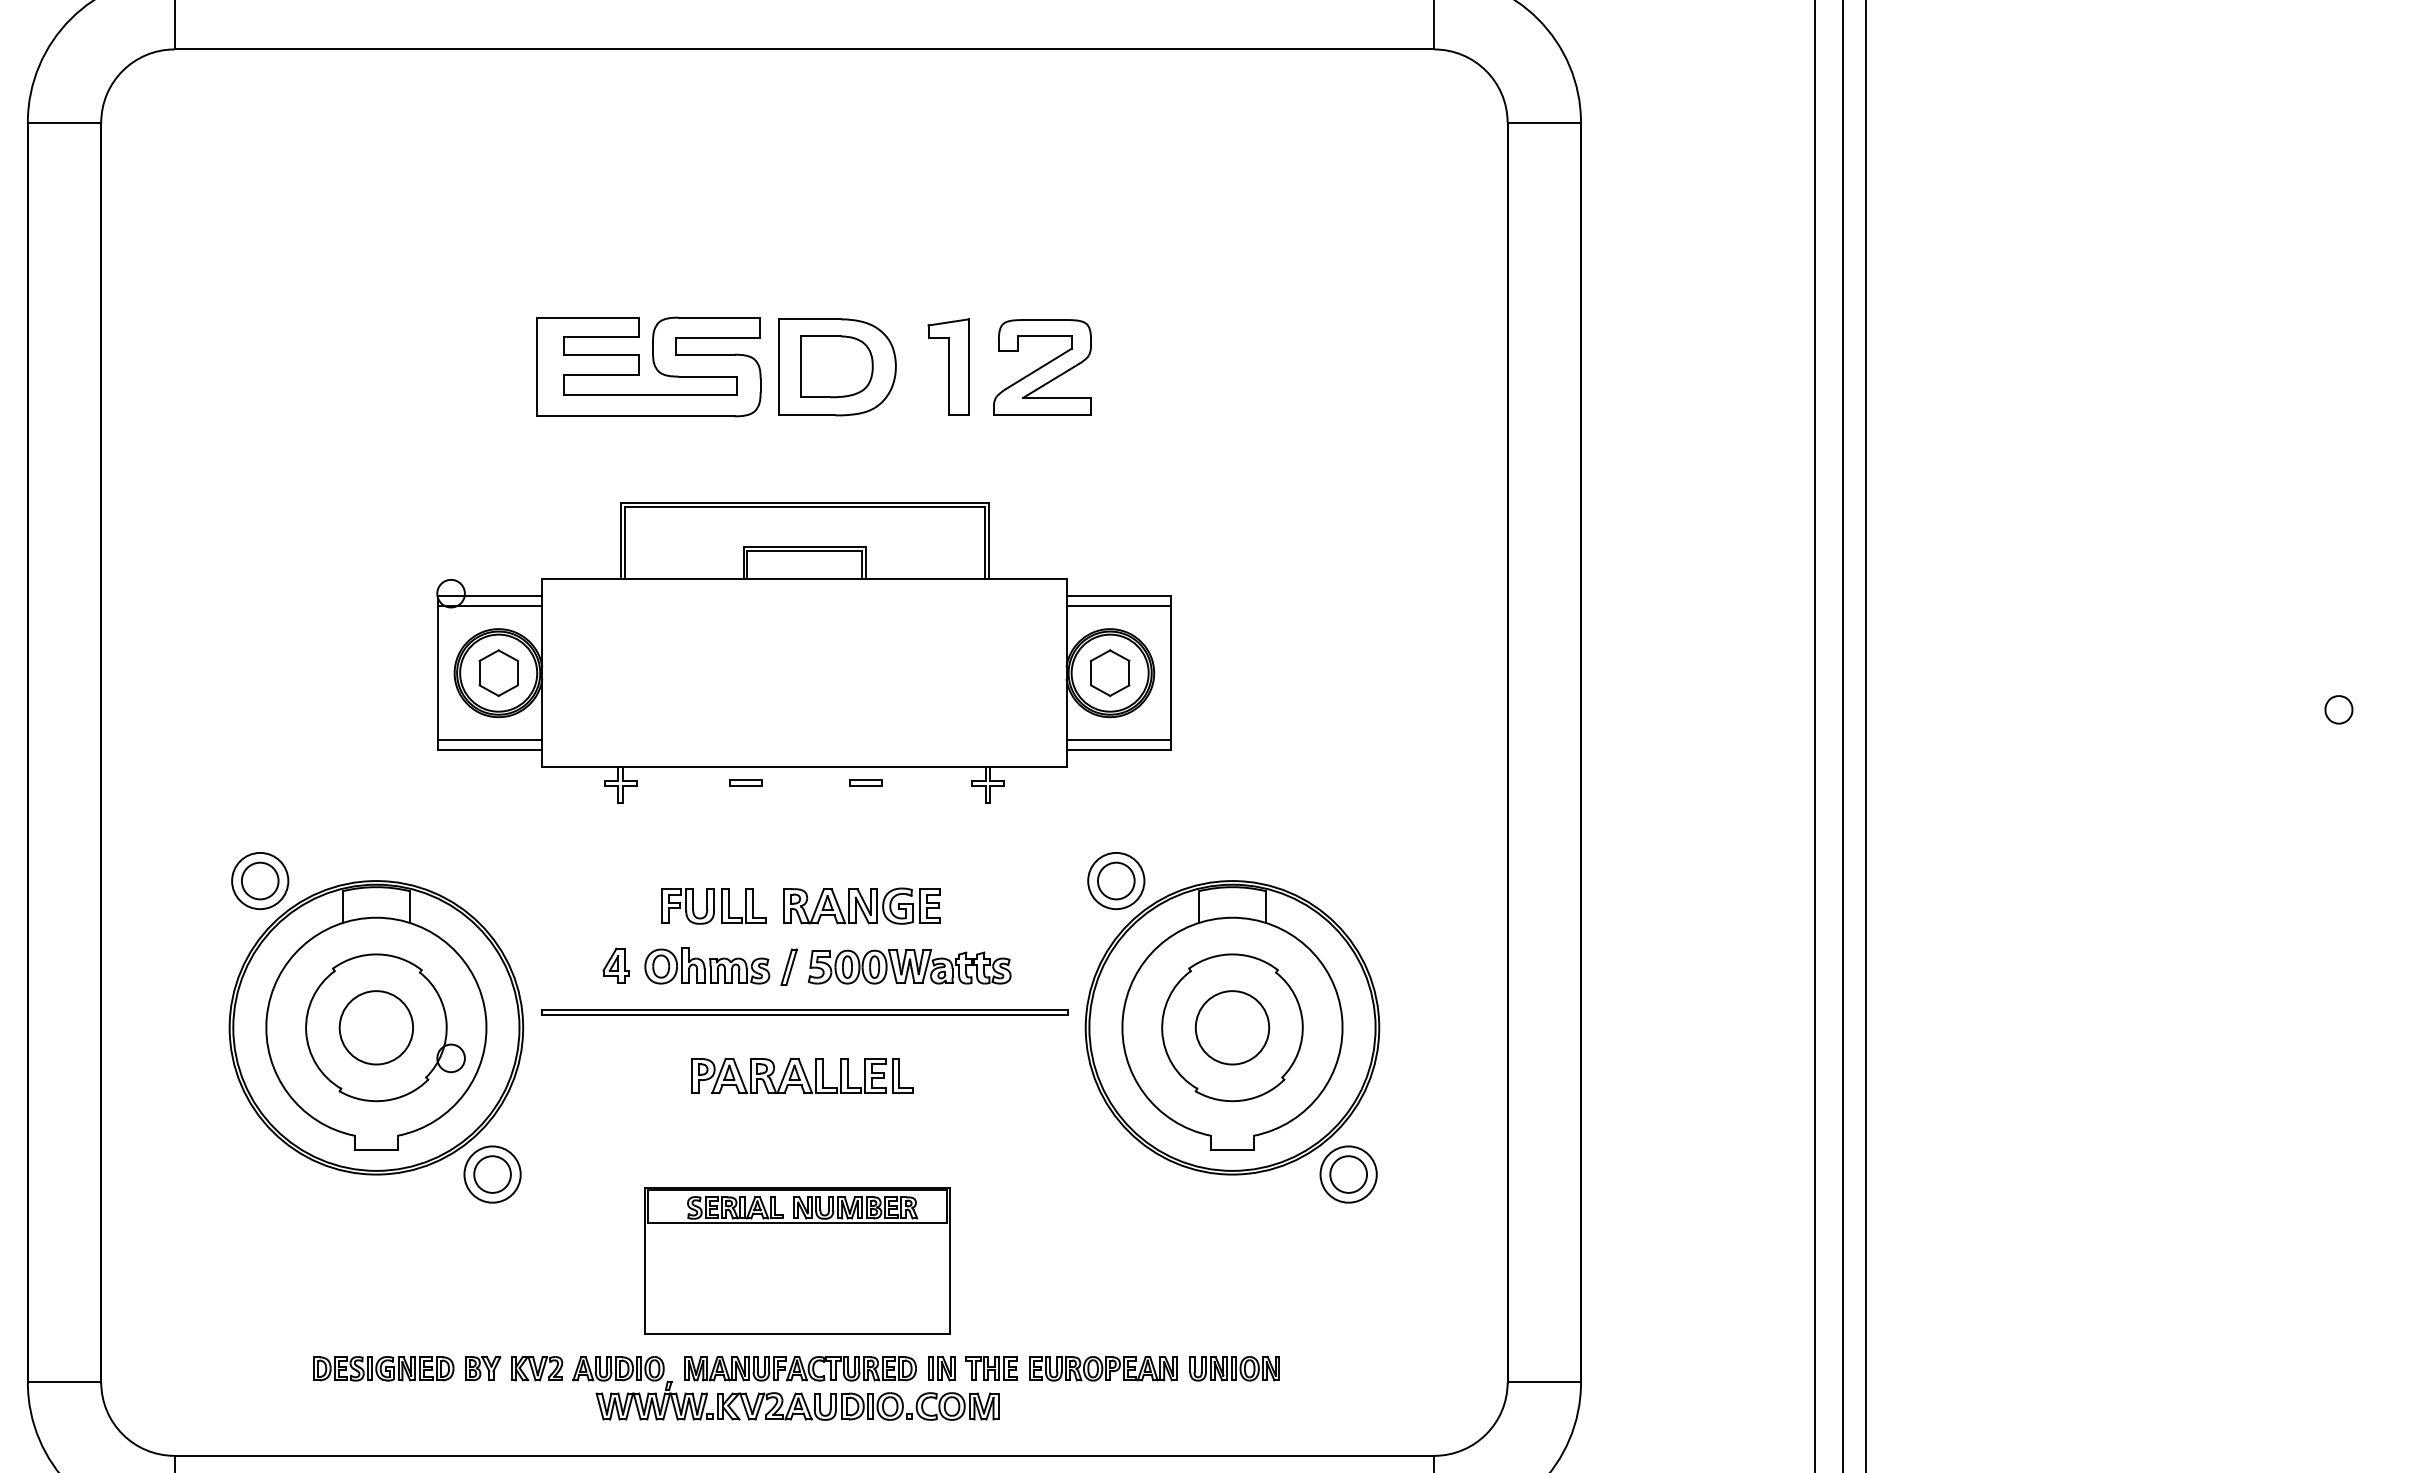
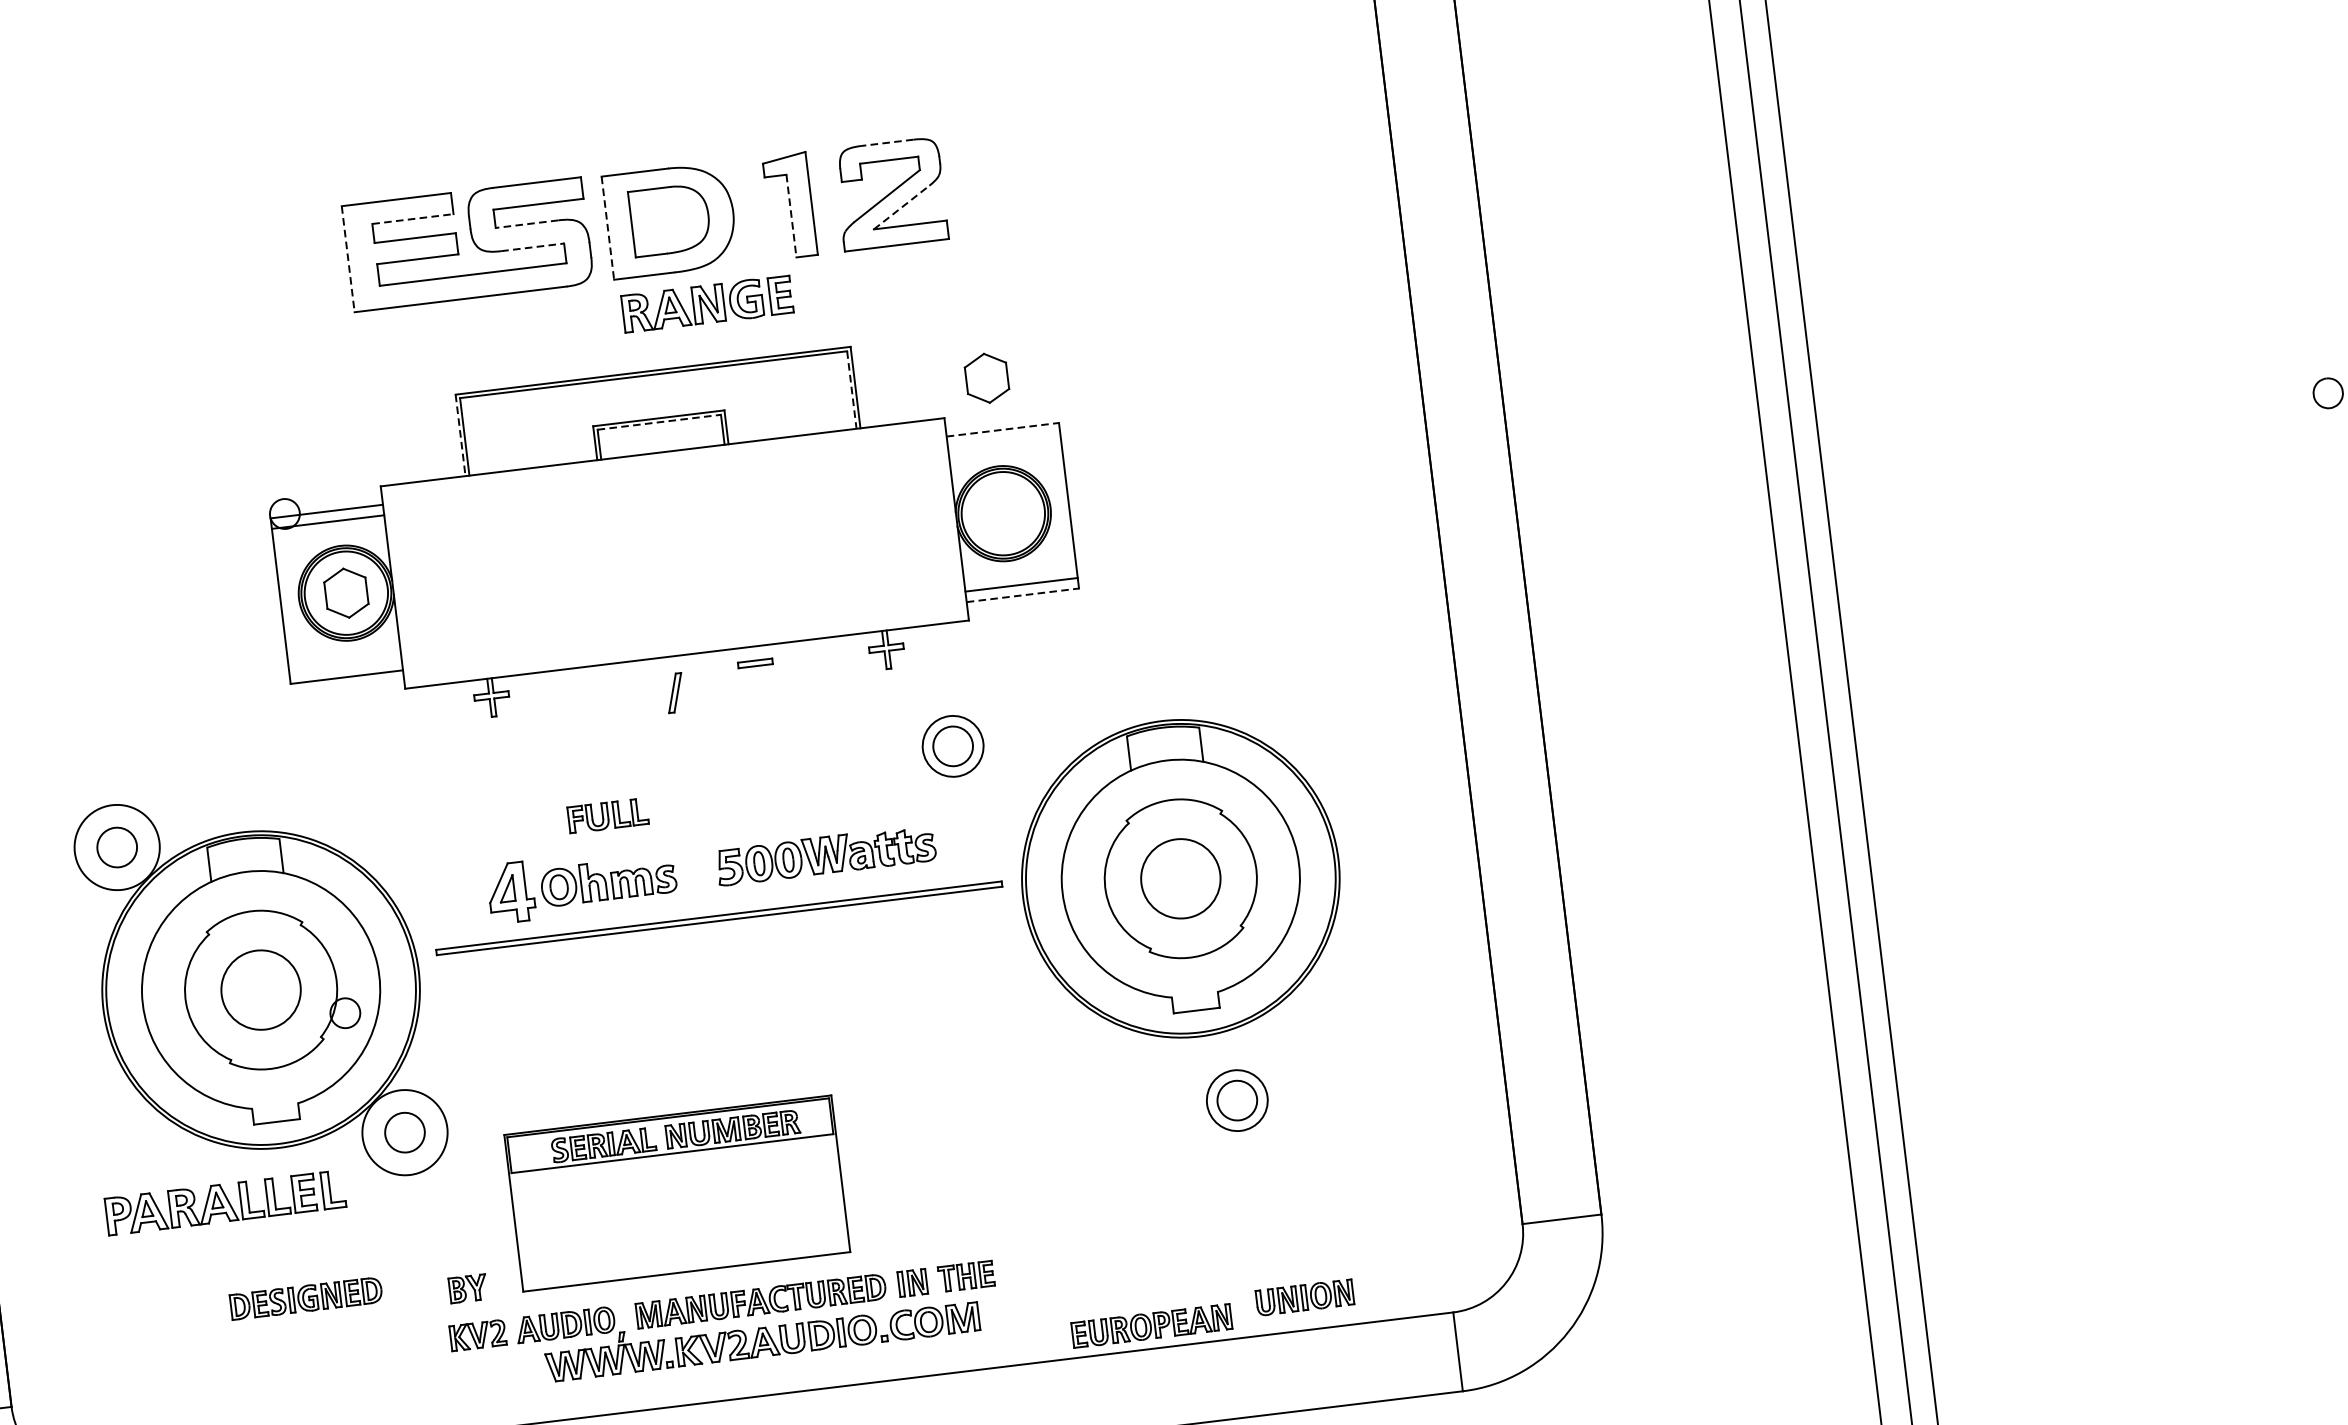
line: (1044, 320) -> (886, 143), solid -> dashed
line: (601, 337) -> (413, 219), solid -> dashed
line: (704, 354) -> (526, 224), solid -> dashed
line: (537, 367) -> (348, 259), solid -> dashed
line: (779, 367) -> (608, 228), solid -> dashed
line: (708, 376) -> (533, 247), solid -> dashed
line: (948, 377) -> (791, 217), solid -> dashed
line: (1050, 381) -> (901, 208), solid -> dashed
line: (620, 541) -> (460, 435), solid -> dashed
line: (984, 543) -> (851, 390), solid -> dashed
line: (805, 551) -> (660, 422), solid -> dashed
line: (1119, 596) -> (1003, 430), solid -> dashed
line: (1118, 605) -> (1003, 439), removed
part: (1110, 672) -> (987, 377), moved
line: (489, 740) -> (345, 666), removed
line: (1119, 750) -> (1023, 595), solid -> dashed
part: (745, 782) -> (625, 678), removed
circle: (260, 880) -> (117, 846), size x1.4
part: (1116, 881) -> (953, 746), moved
part: (861, 905) -> (706, 303), moved
part: (713, 906) -> (607, 815), size x0.7
part: (615, 965) -> (509, 892), size x1.6
part: (788, 966) -> (674, 692), moved
part: (802, 1075) -> (225, 1202), moved
circle: (492, 1174) -> (404, 1132), size x1.4
part: (1348, 1174) -> (1237, 1100), moved
part: (797, 1260) -> (677, 1193), moved
part: (383, 1368) -> (306, 1298), moved
part: (483, 1368) -> (468, 1288), moved
part: (1103, 1368) -> (1152, 1325), moved
part: (1234, 1368) -> (1304, 1297), moved

